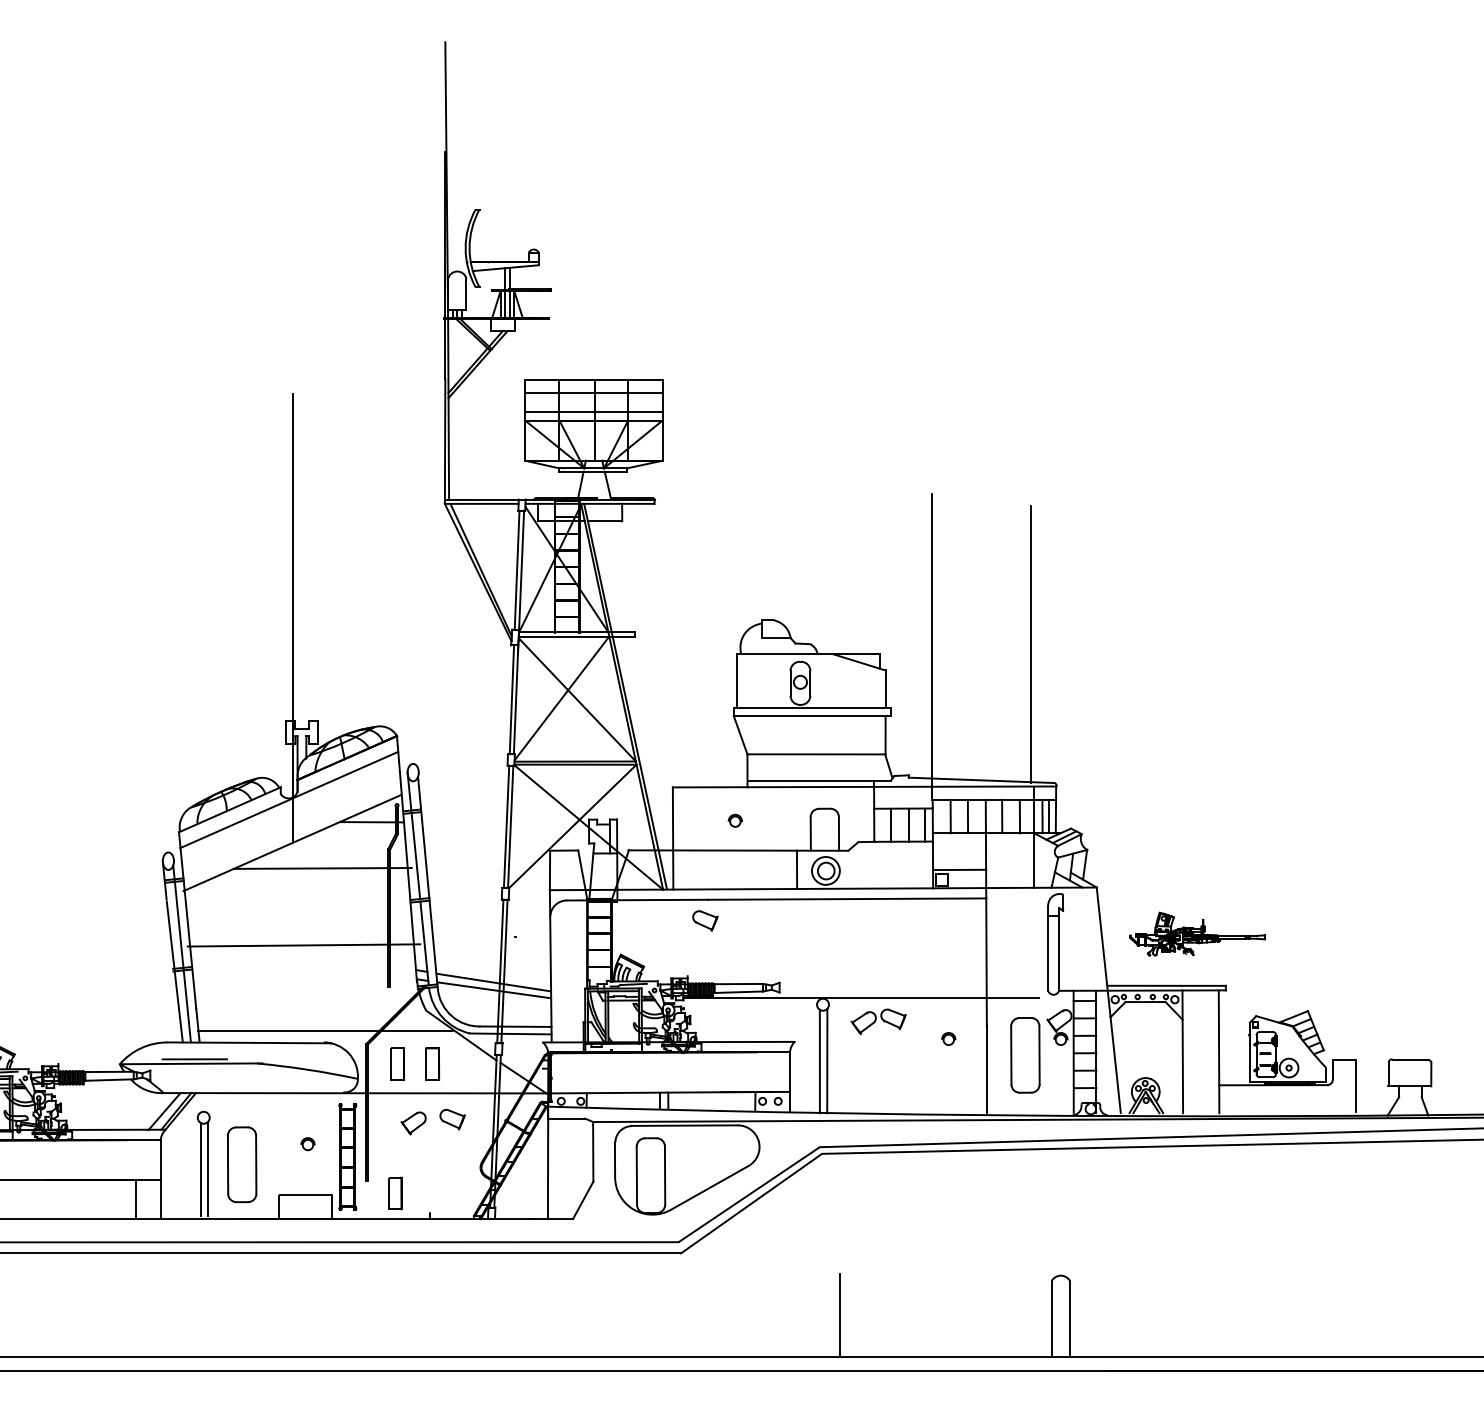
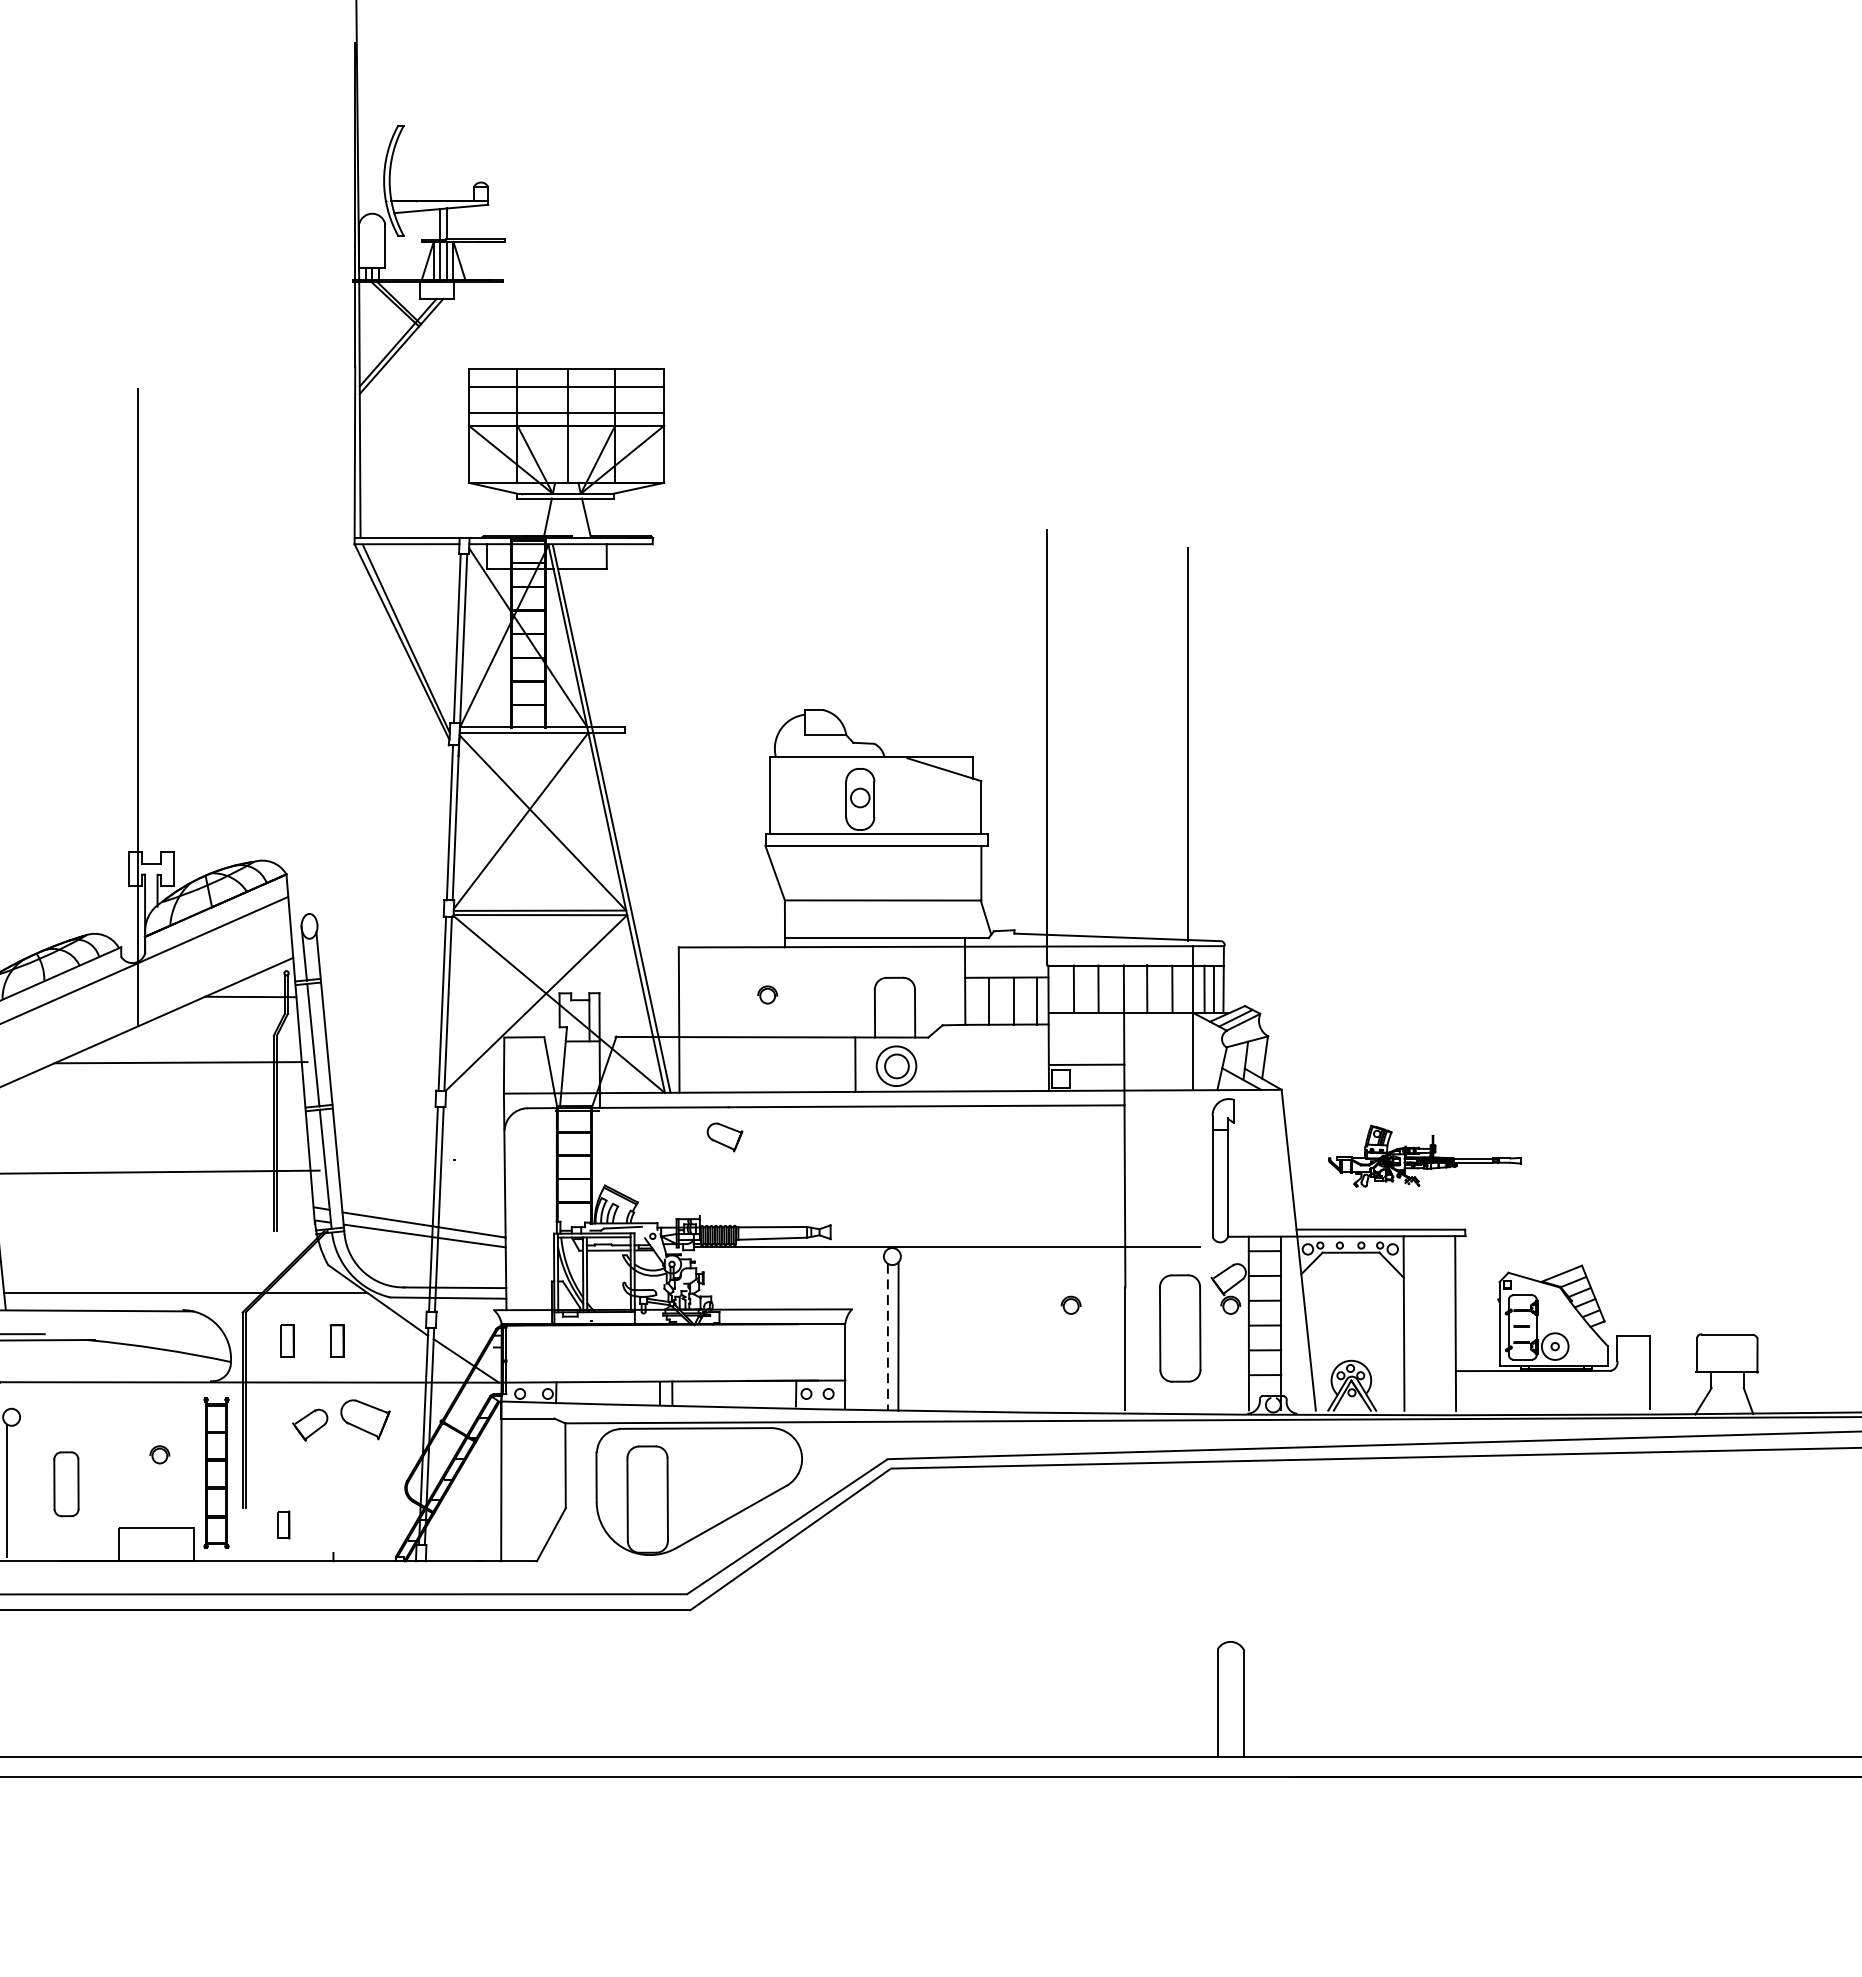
part: (878, 1021) -> (971, 1280), removed
line: (819, 1061) -> (887, 1337), solid -> dashed
part: (397, 1063) -> (287, 1340), size x0.7
part: (432, 1063) -> (336, 1340), size x0.7
part: (452, 1119) -> (365, 1419), size x1.4
part: (242, 1164) -> (66, 1483), size x0.6
line: (208, 1168) -> (18, 1489), removed
part: (395, 1193) -> (284, 1524), size x0.6
line: (839, 1315) -> (915, 1698), removed

